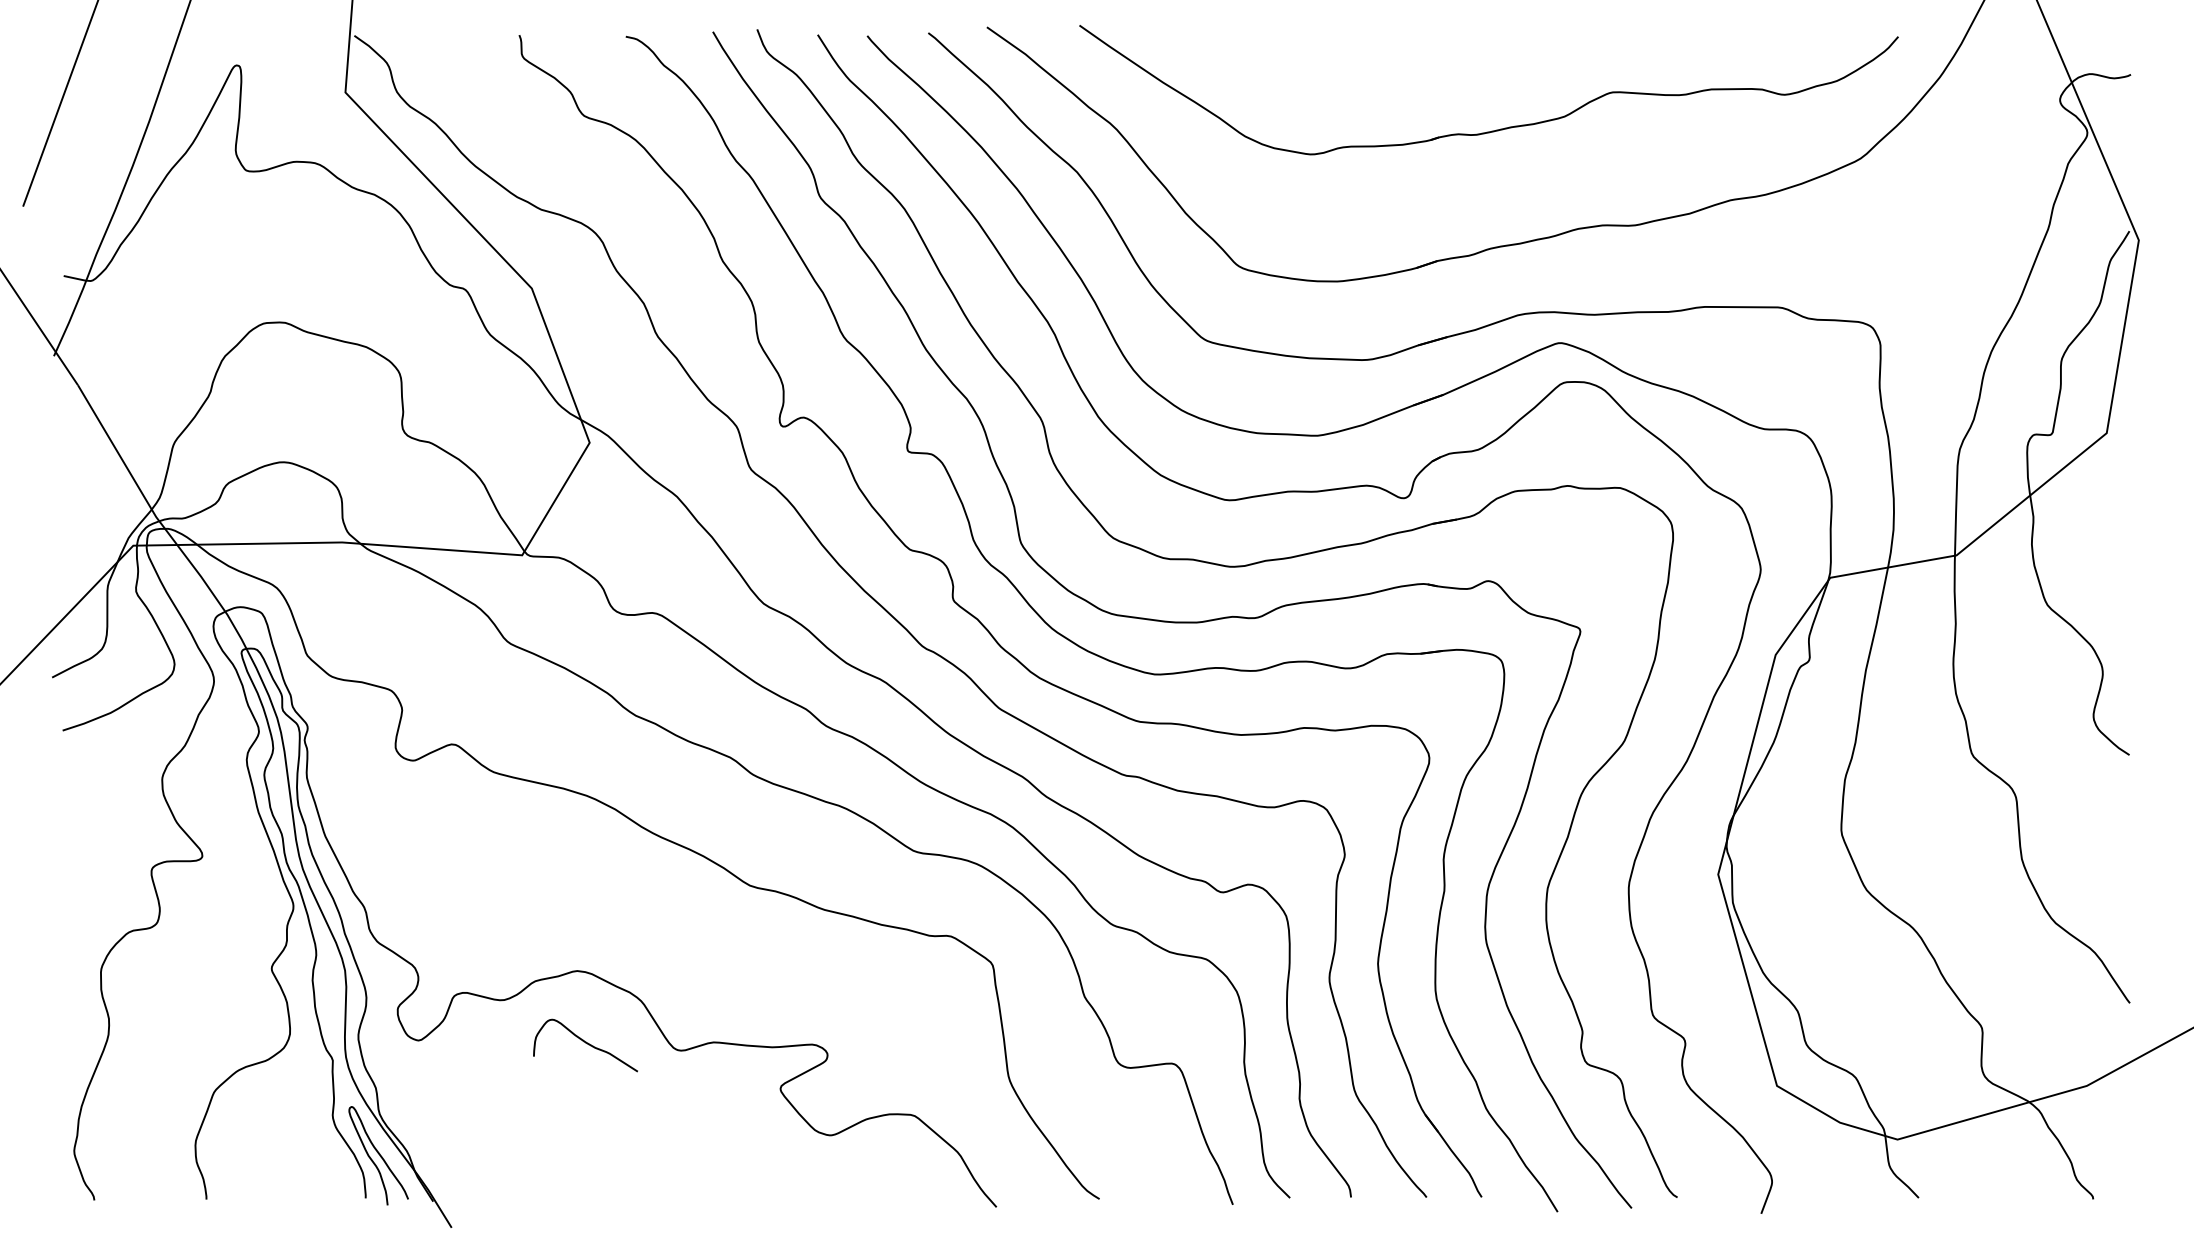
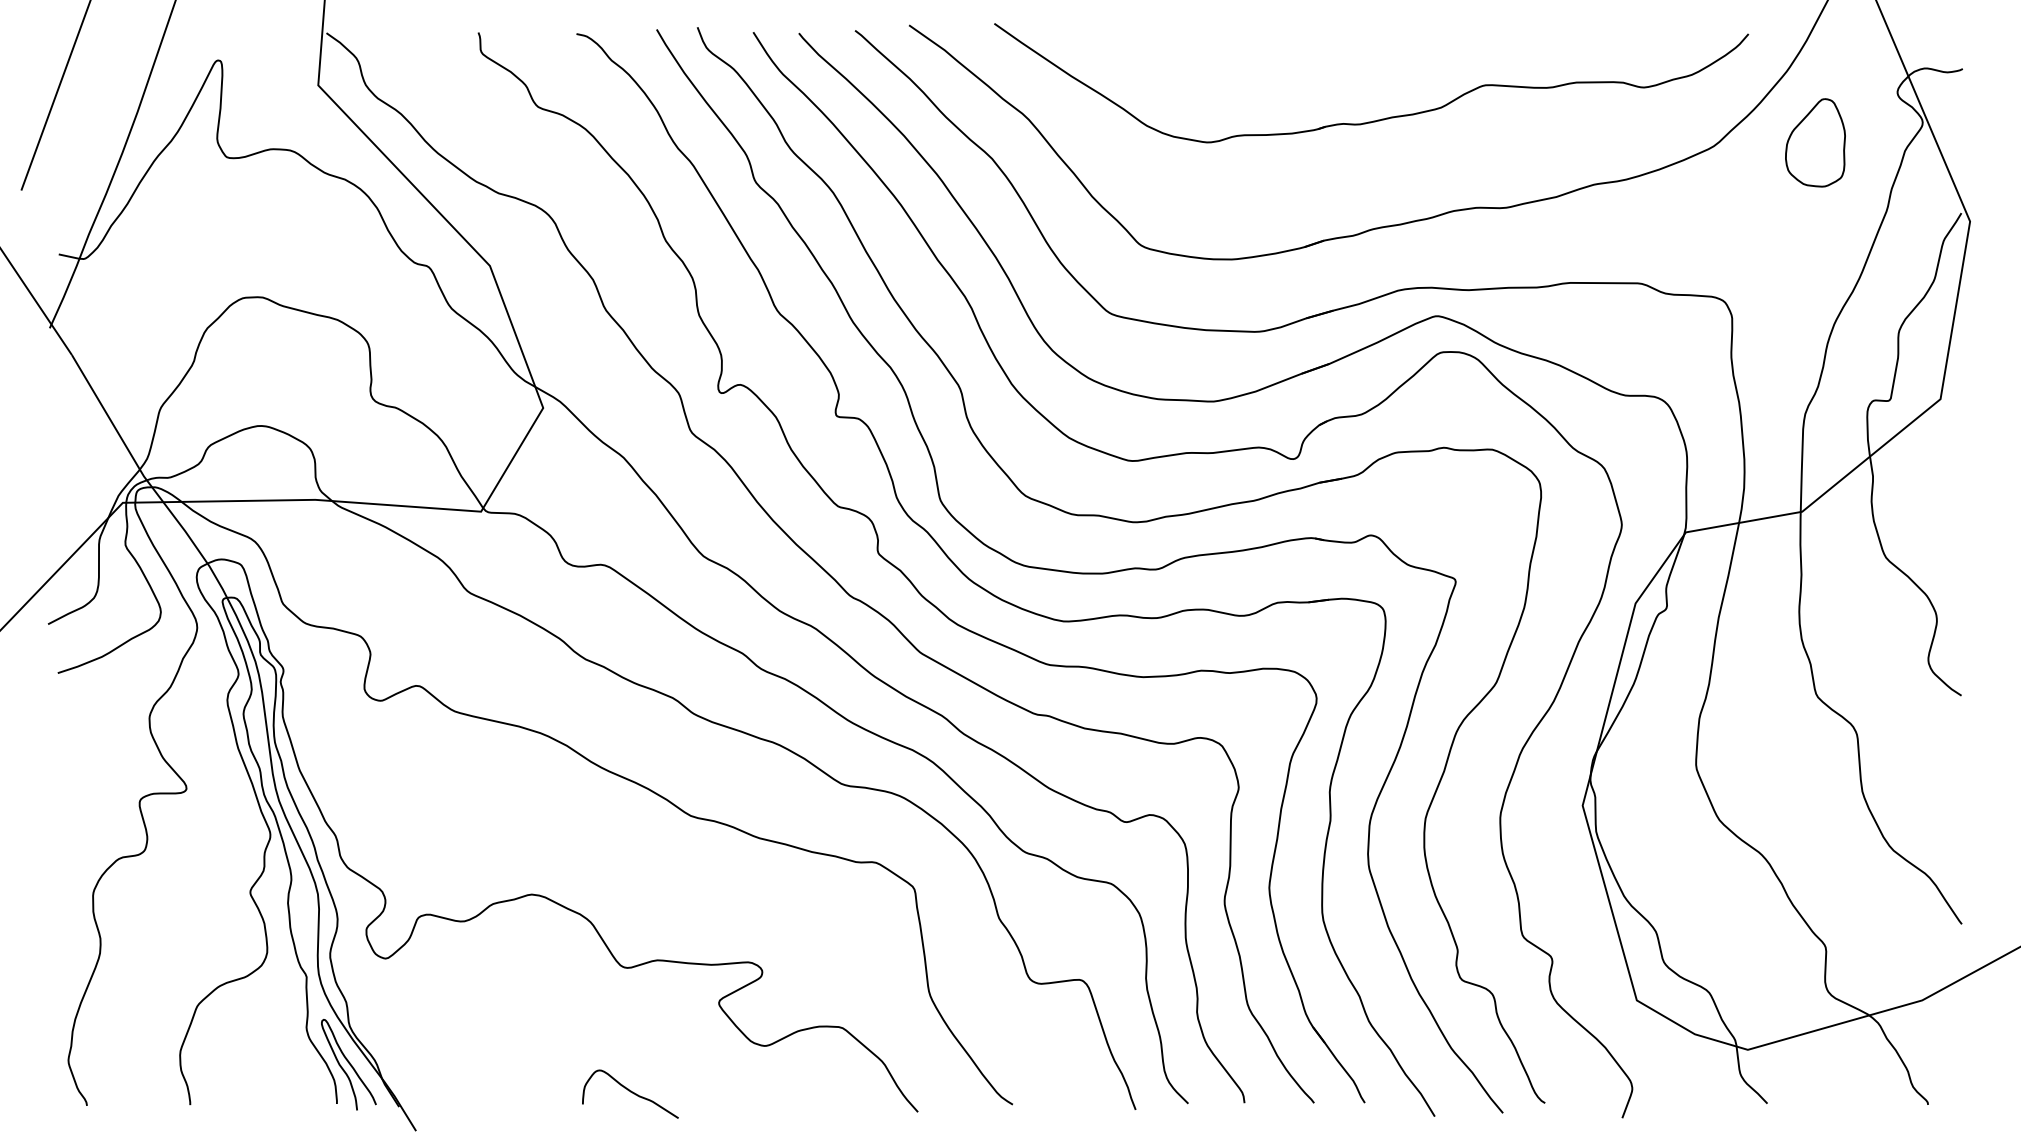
part: (1970, 154) -> (1815, 142), added
curve: (585, 1043) -> (630, 1092), moved

